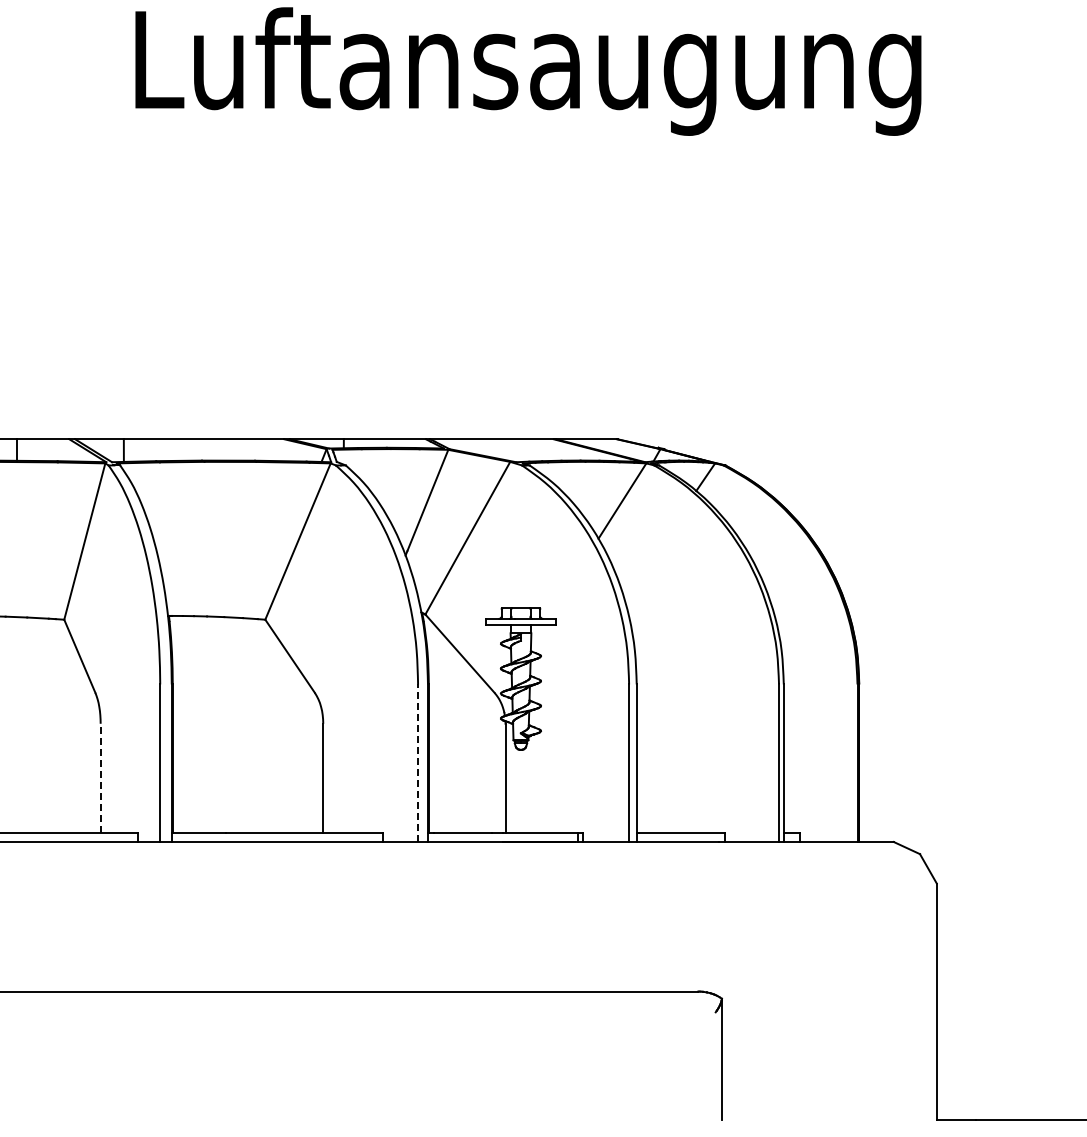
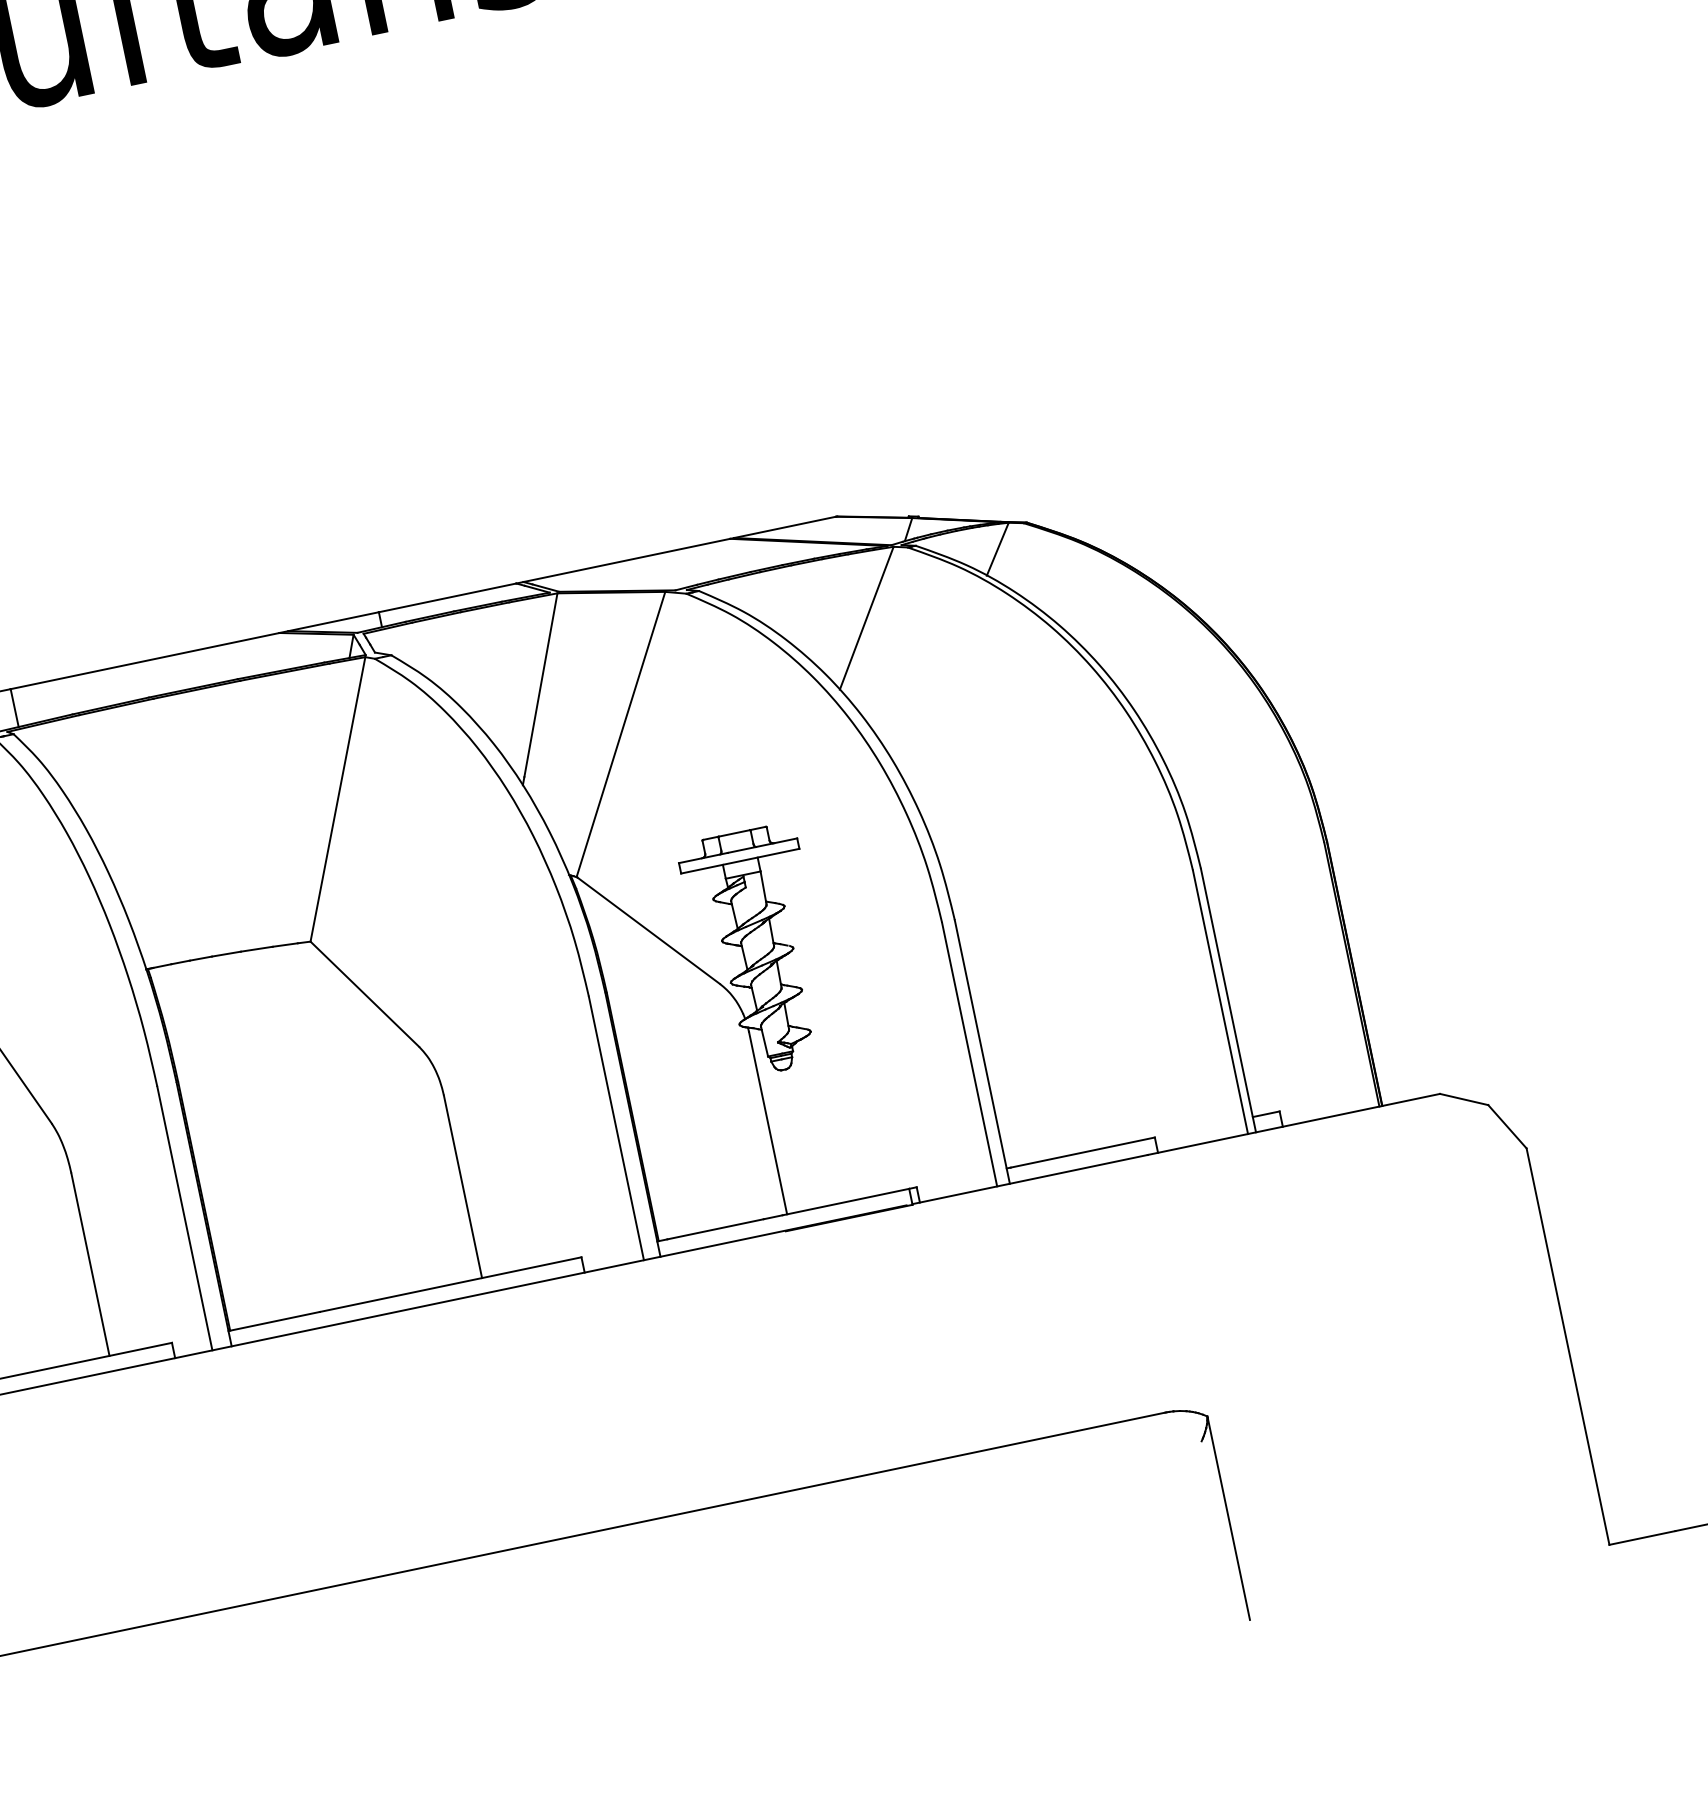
line: (418, 763) -> (617, 1128), dashed -> solid
line: (100, 778) -> (90, 1265), dashed -> solid

